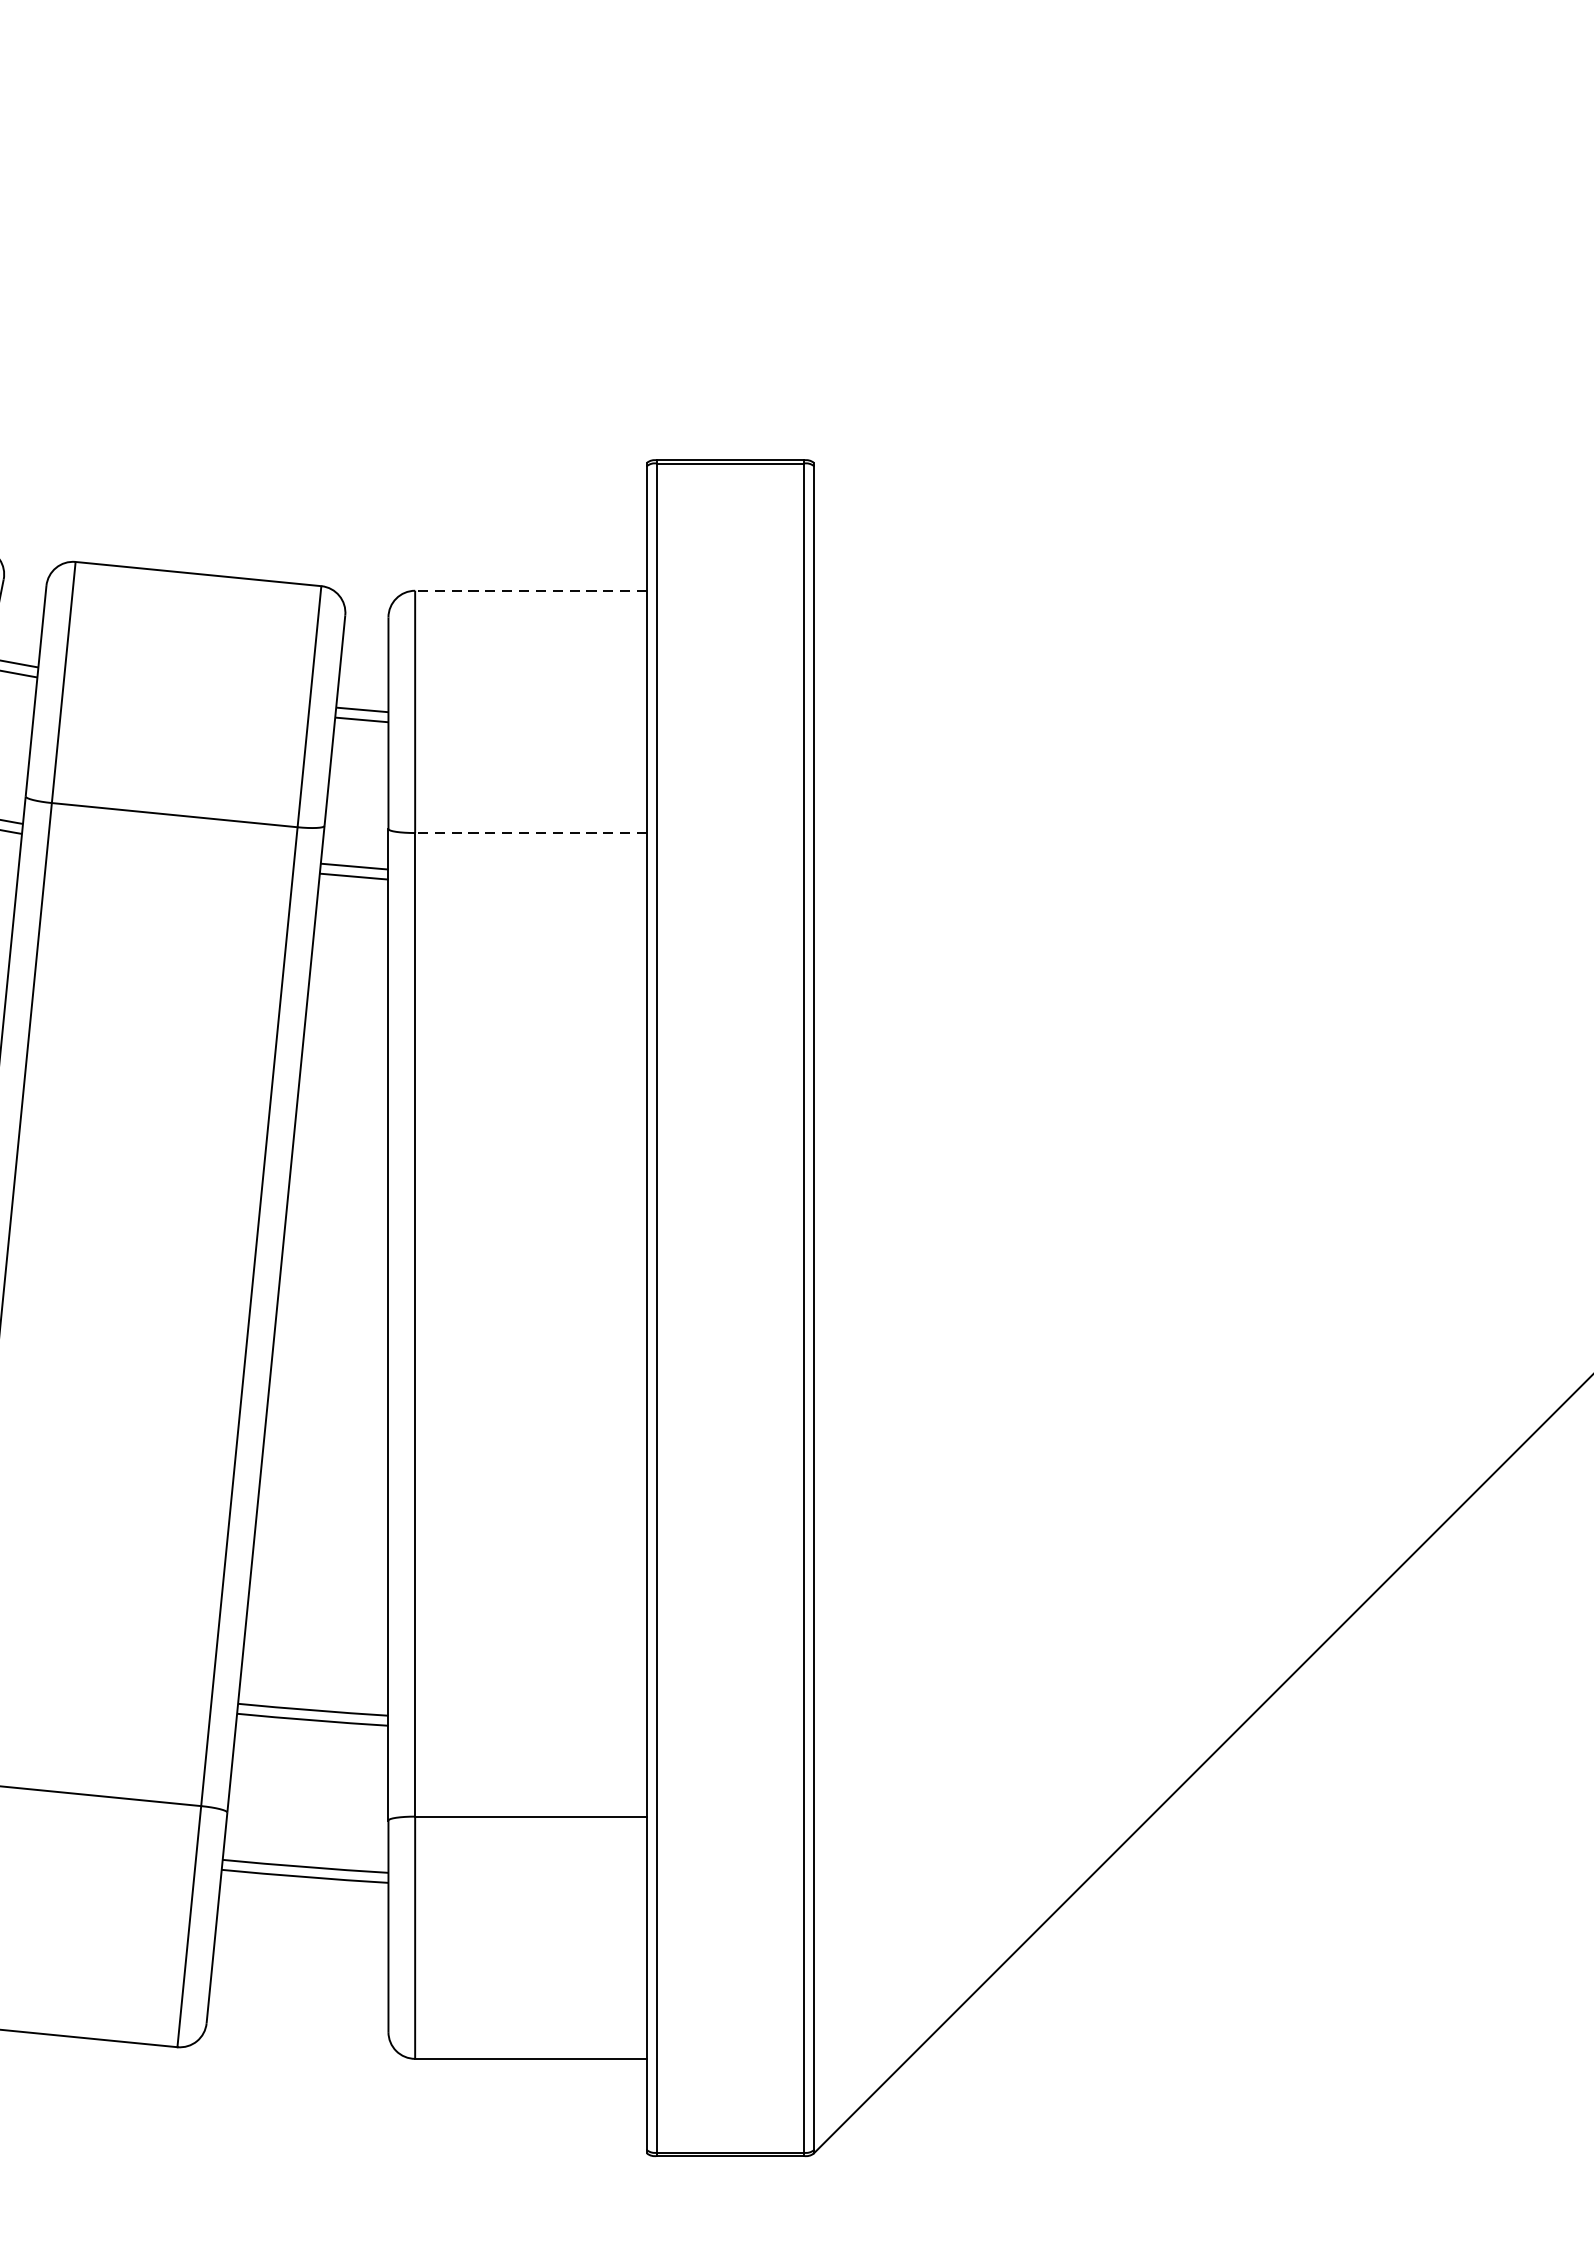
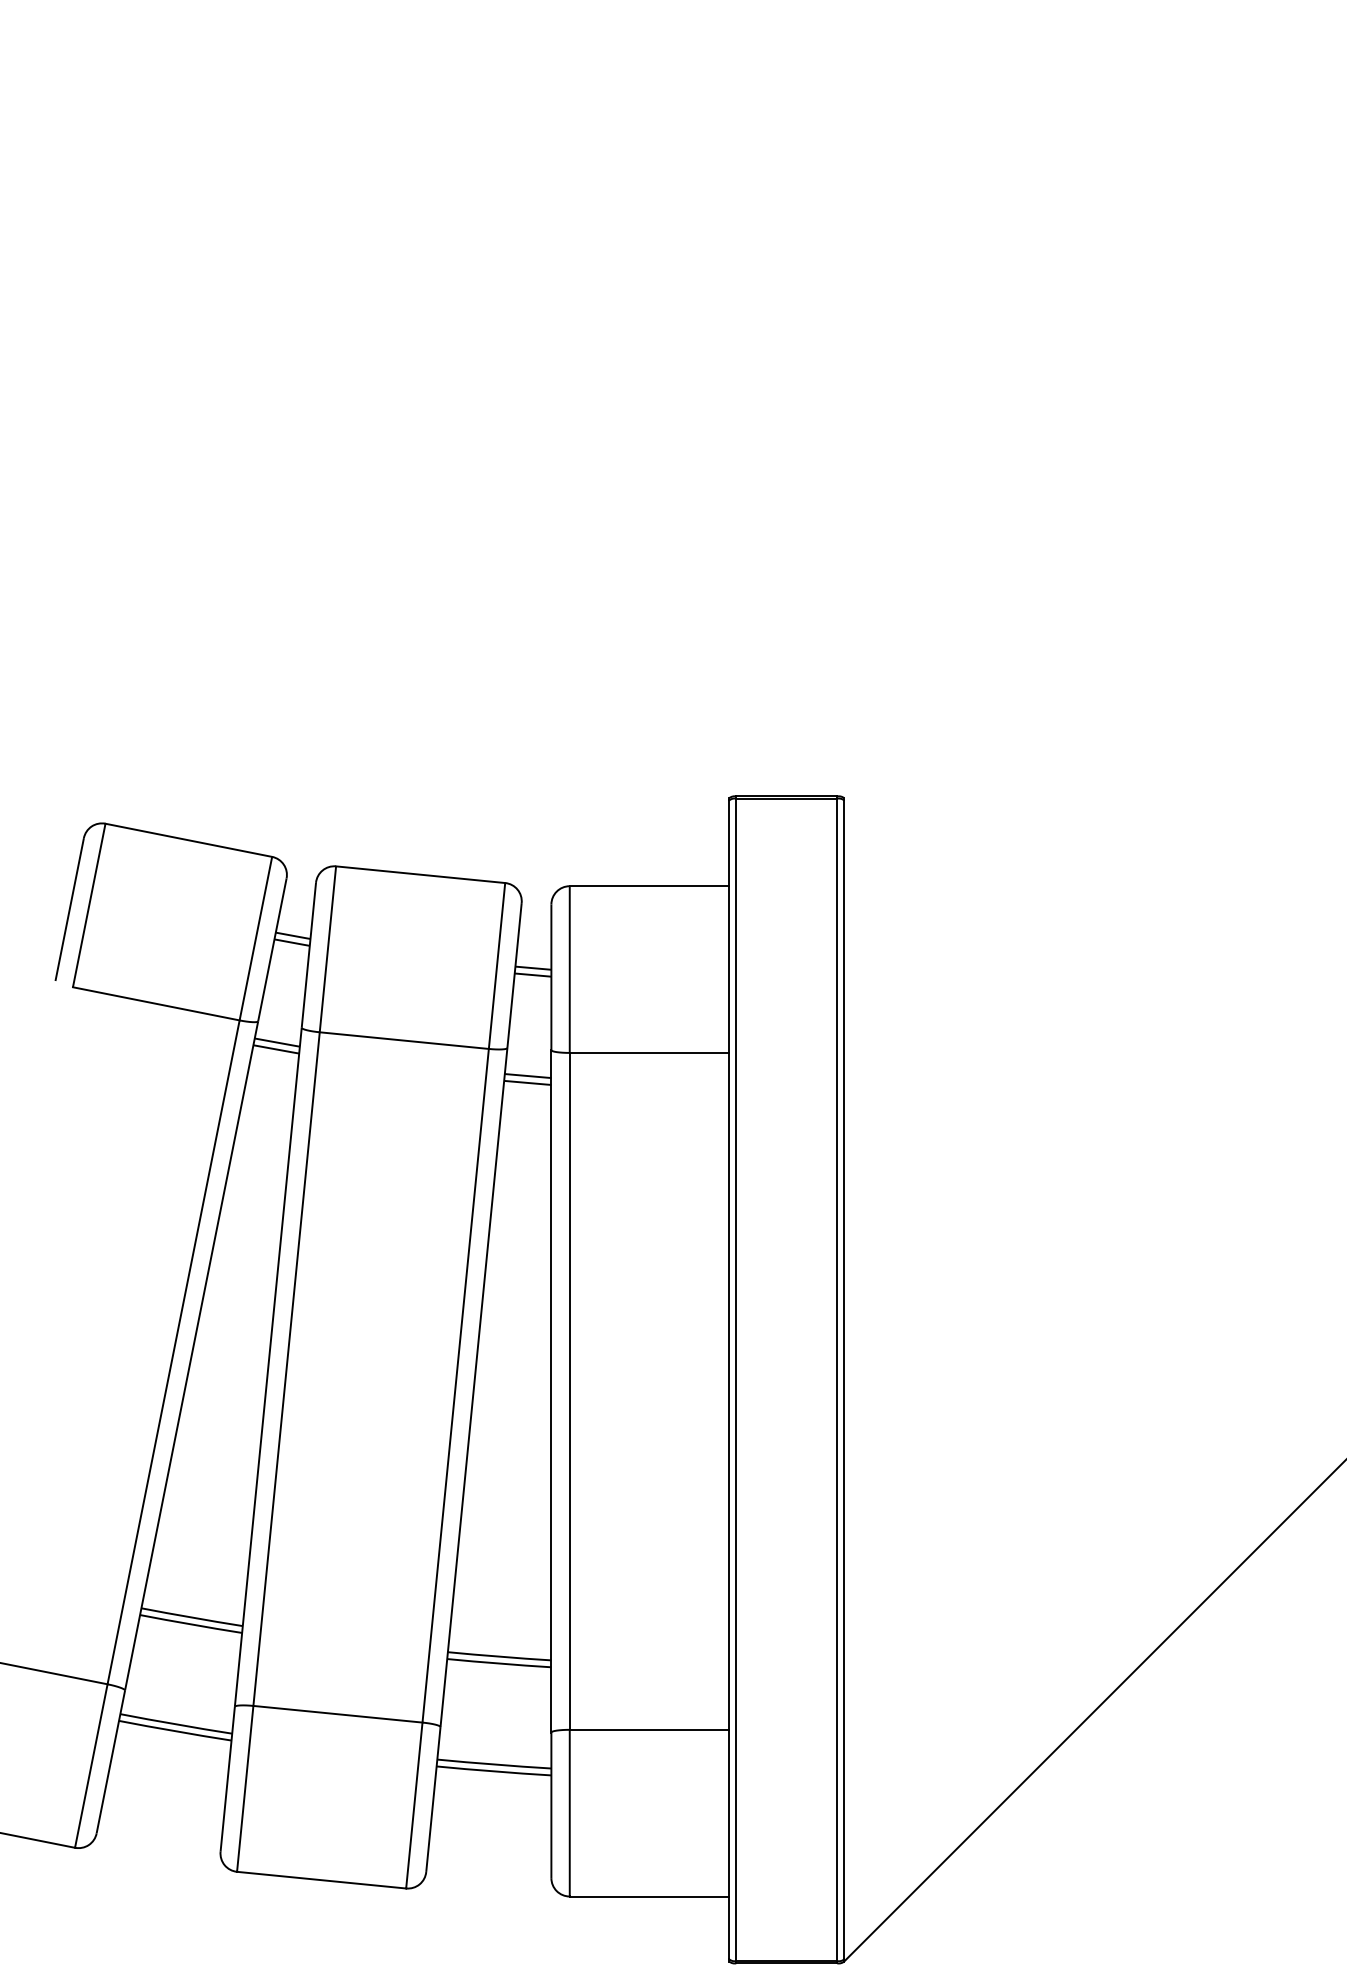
line: (531, 591) -> (649, 886), dashed -> solid
line: (531, 832) -> (649, 1052), dashed -> solid

